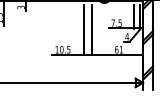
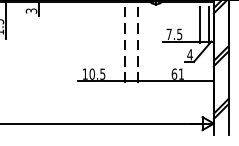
line: (83, 30) -> (124, 45), solid -> dashed
line: (92, 30) -> (138, 45), solid -> dashed

